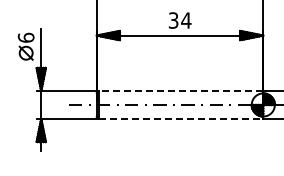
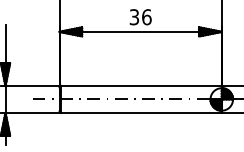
text: (186, 20) -> (146, 17), 34 -> 36
line: (180, 91) -> (141, 86), dashed -> solid
line: (181, 118) -> (142, 112), dashed -> solid

